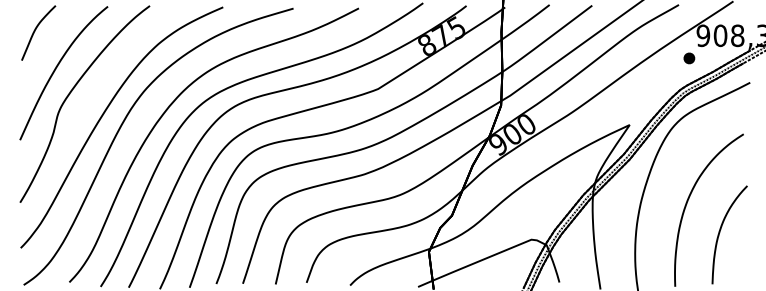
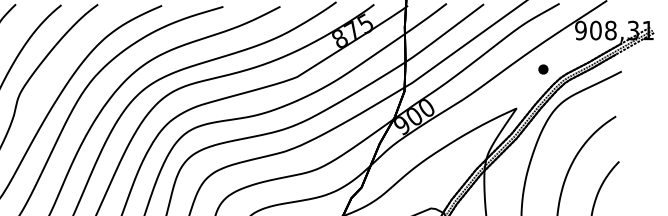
part: (689, 58) -> (543, 69), moved

